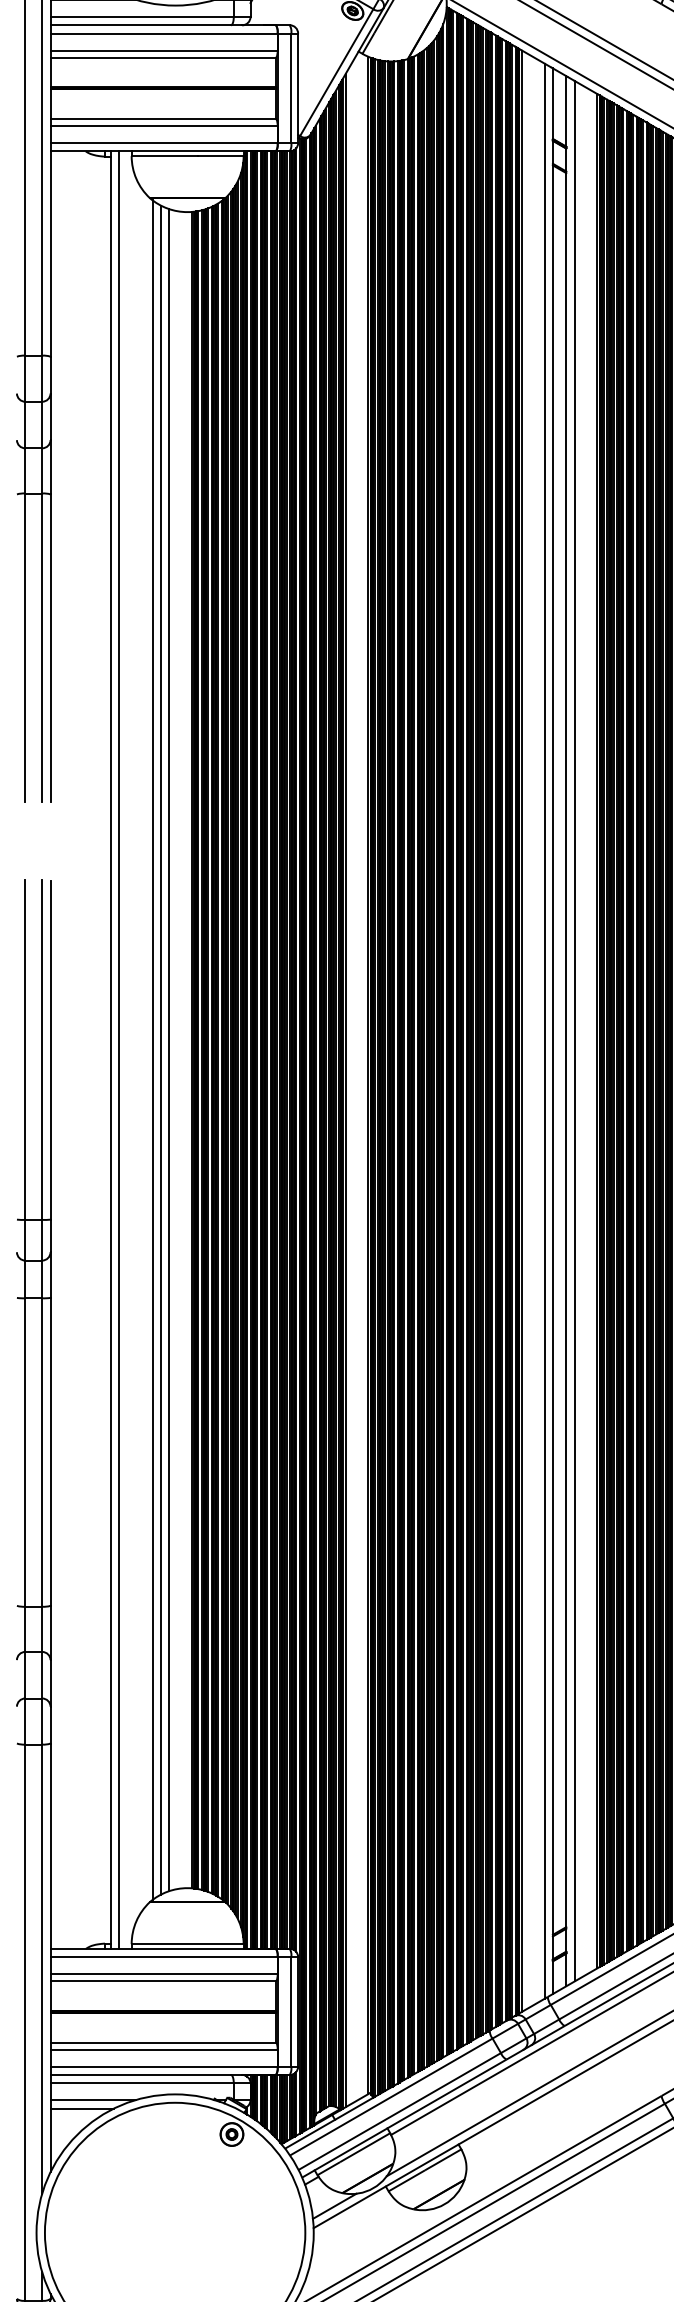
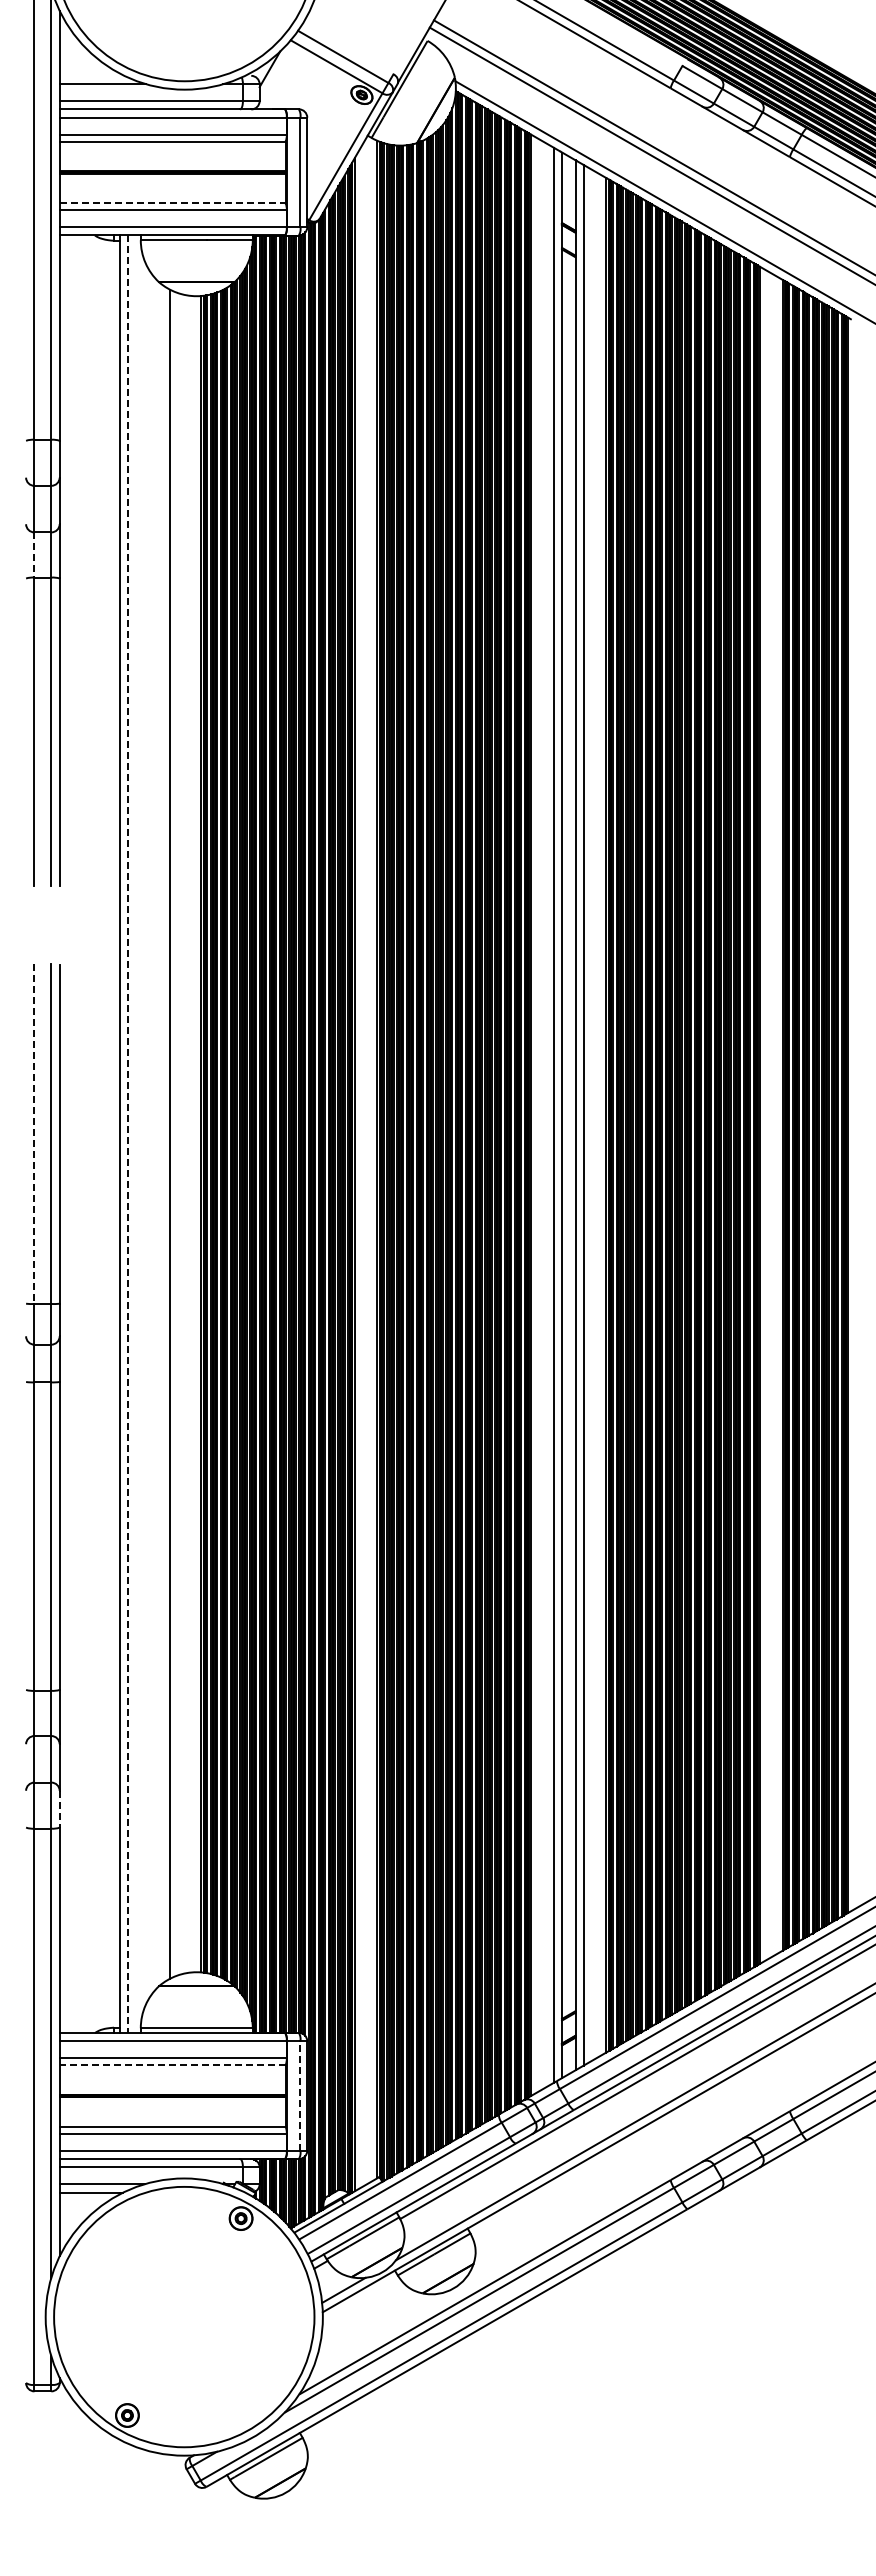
line: (163, 119) -> (172, 203), solid -> dashed
line: (25, 471) -> (34, 555), solid -> dashed
line: (25, 1050) -> (34, 1134), solid -> dashed
line: (119, 1050) -> (128, 1134), solid -> dashed
line: (152, 1050) -> (161, 1134), removed
line: (169, 1050) -> (178, 1134), removed
line: (50, 1725) -> (59, 1809), solid -> dashed
line: (163, 1981) -> (172, 2065), solid -> dashed
line: (291, 2011) -> (300, 2095), solid -> dashed

